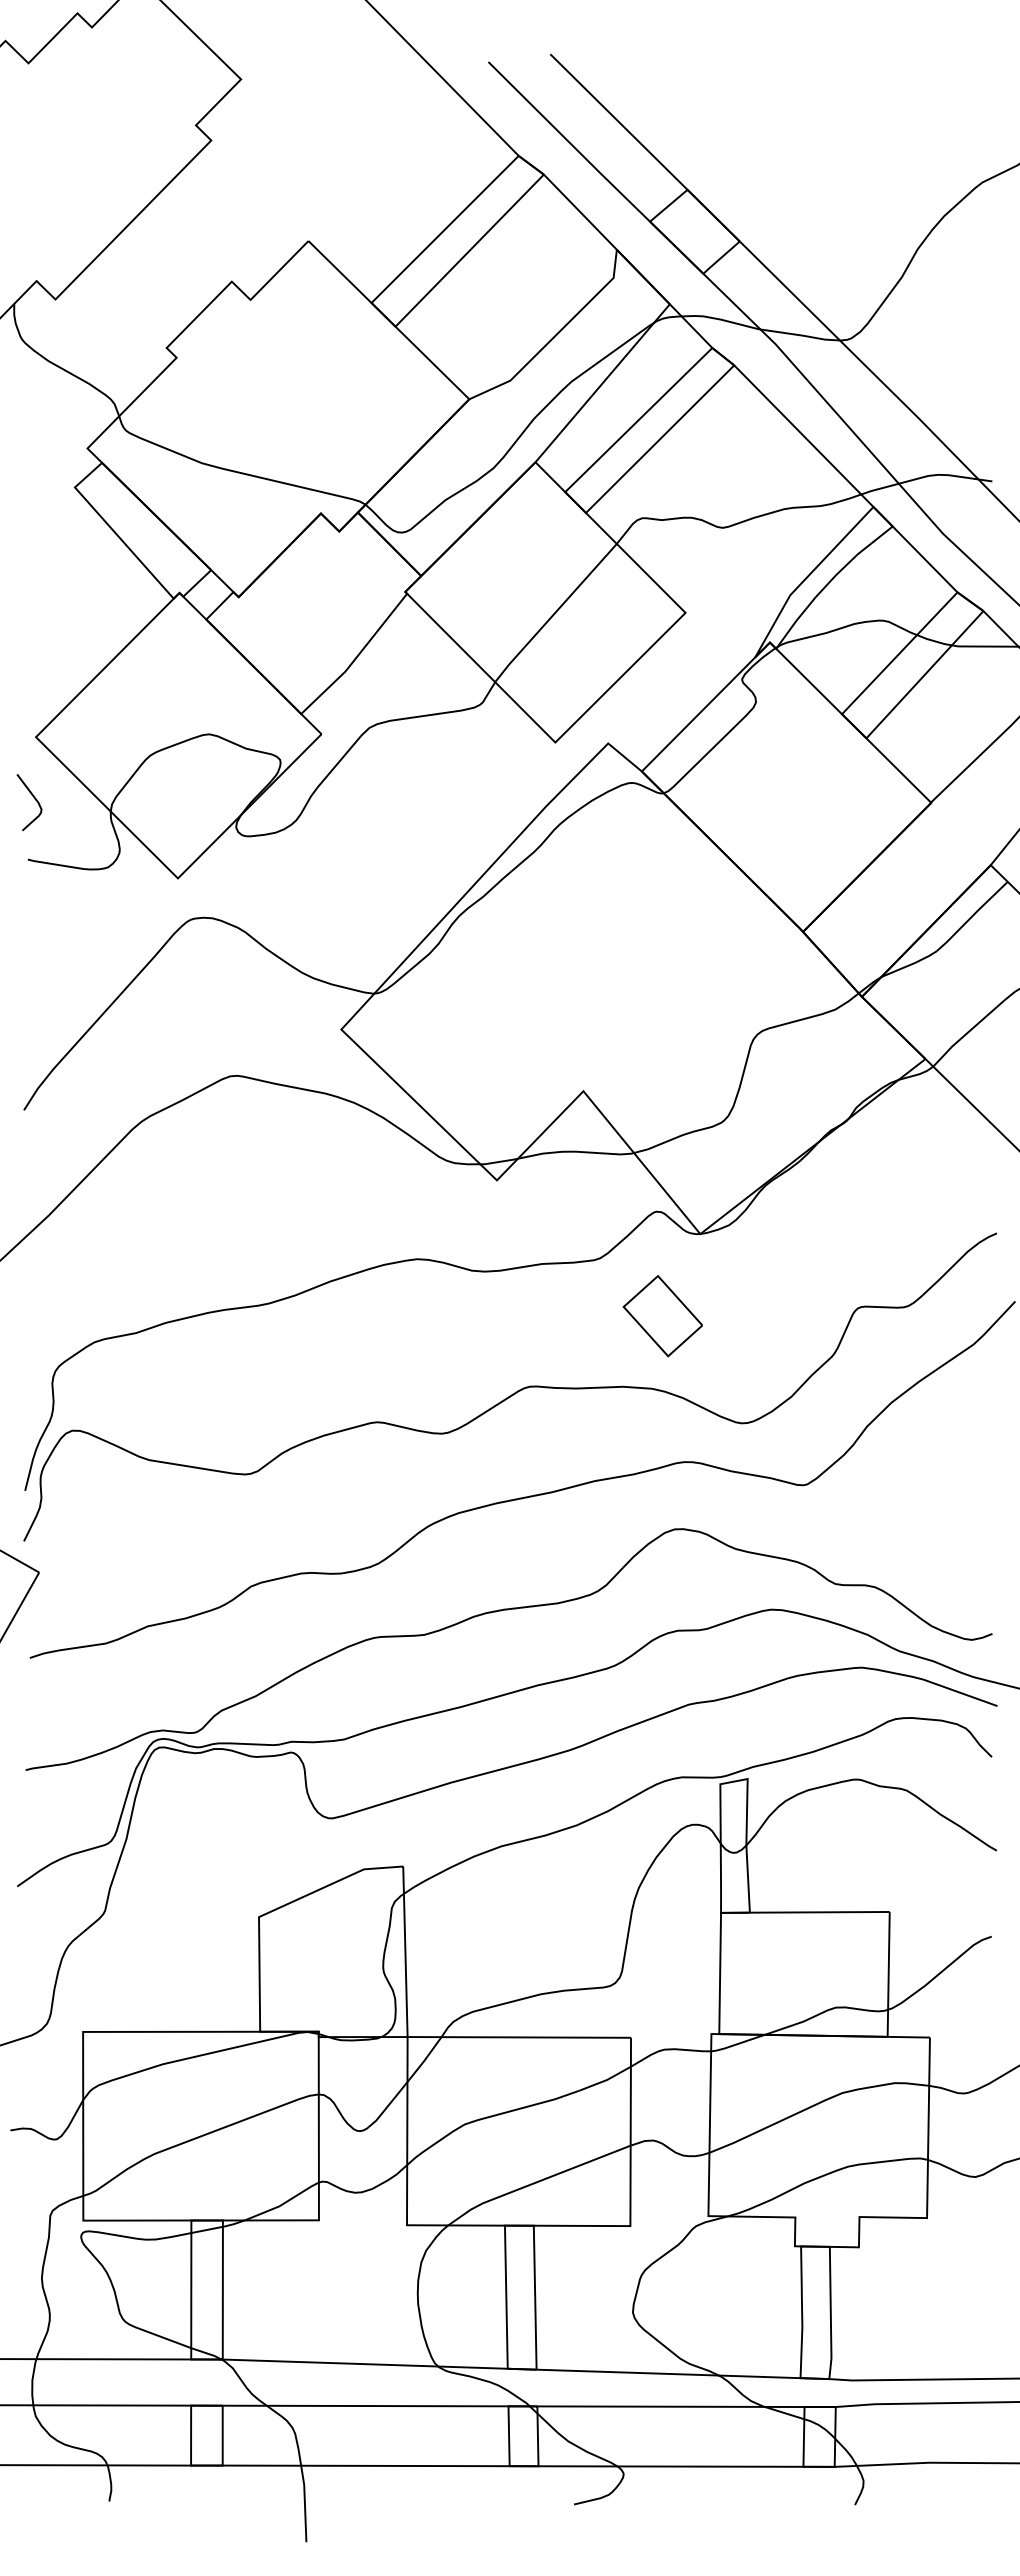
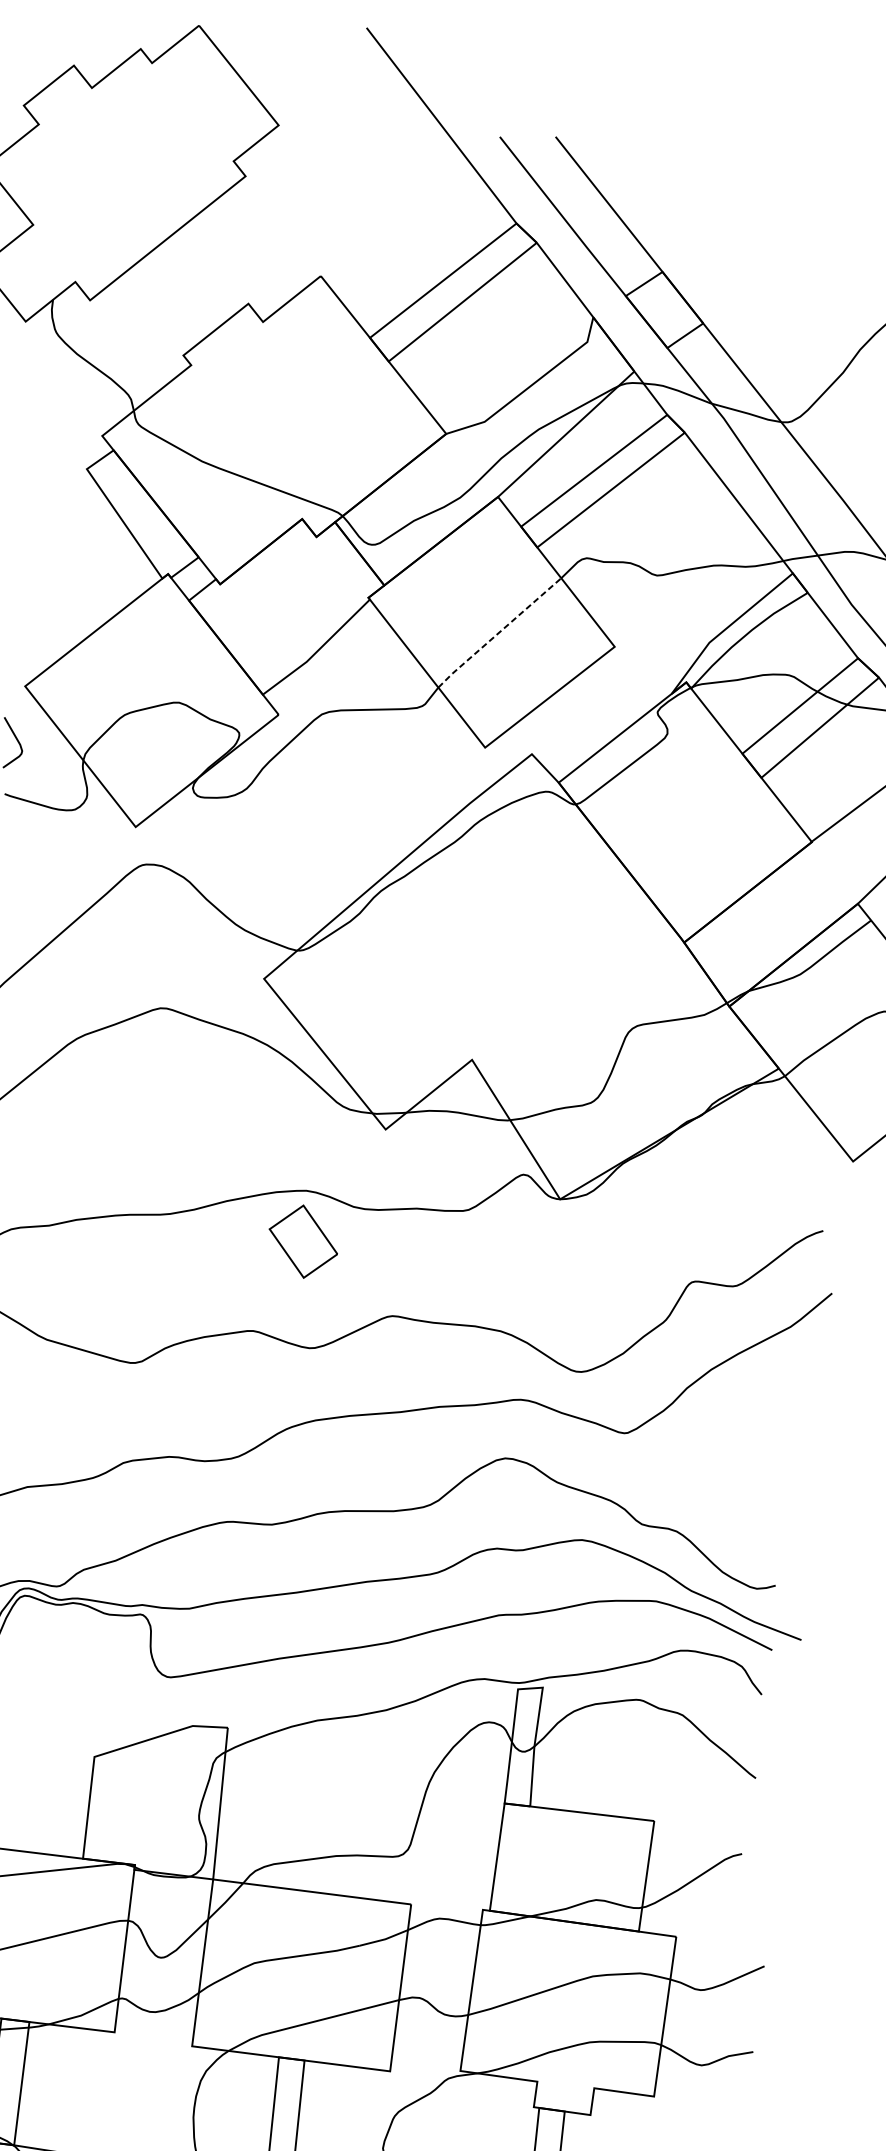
line: (554, 613) -> (498, 633), solid -> dashed
part: (662, 1316) -> (303, 1241), moved

